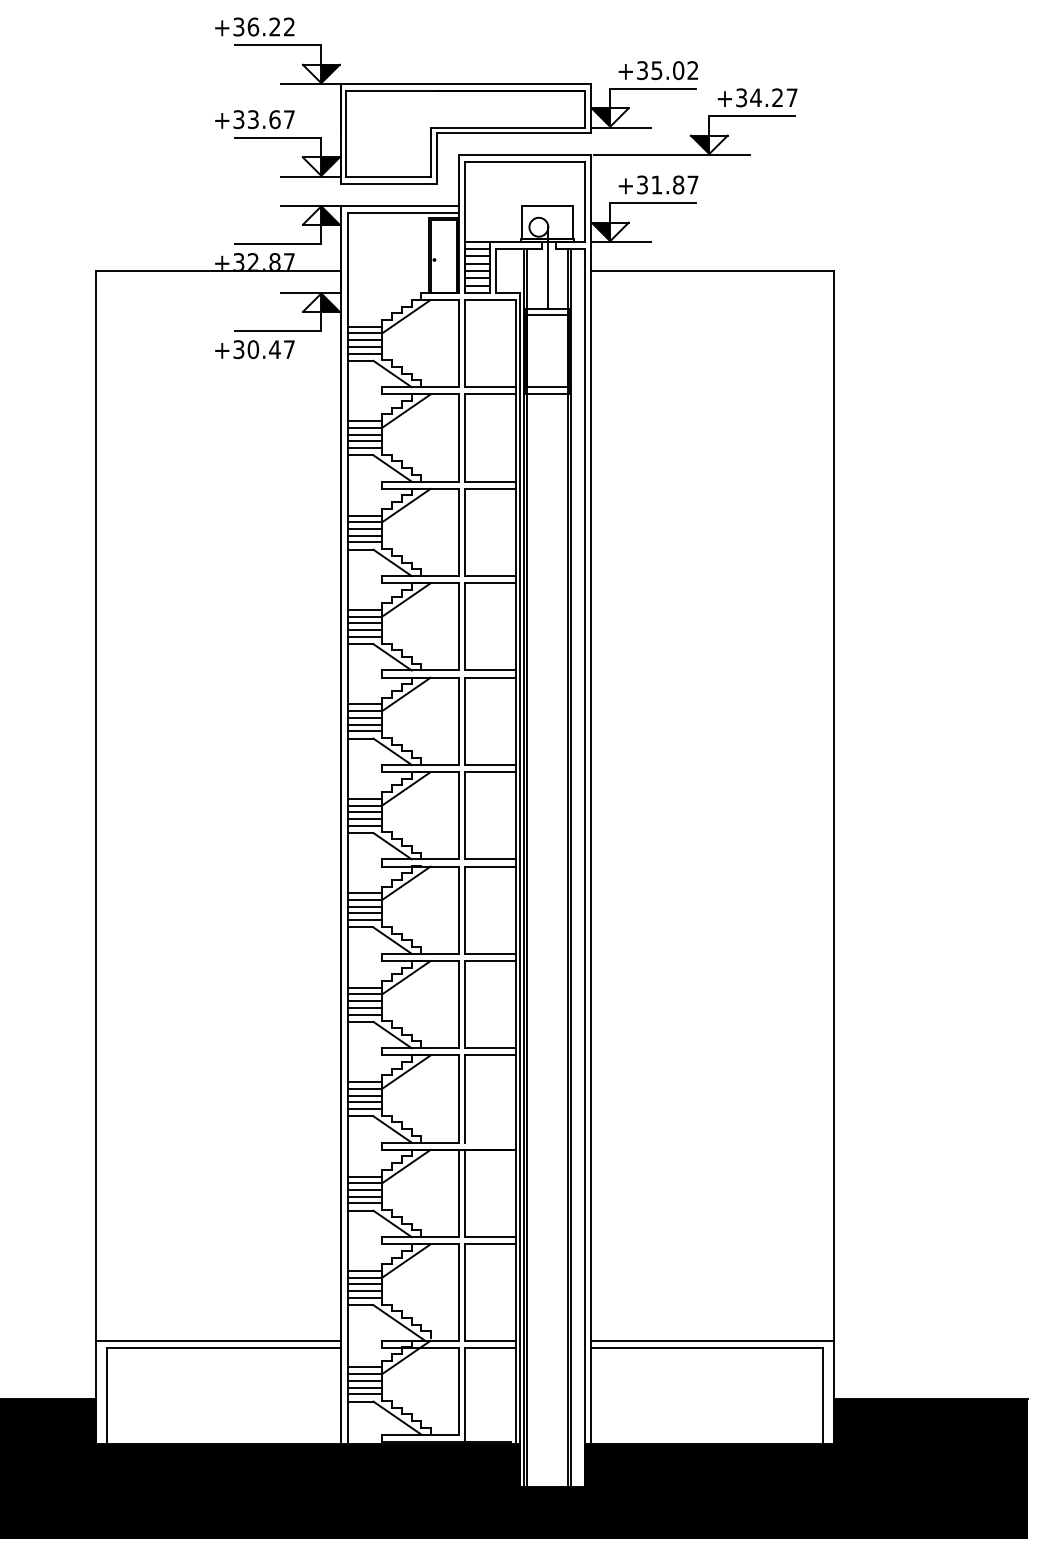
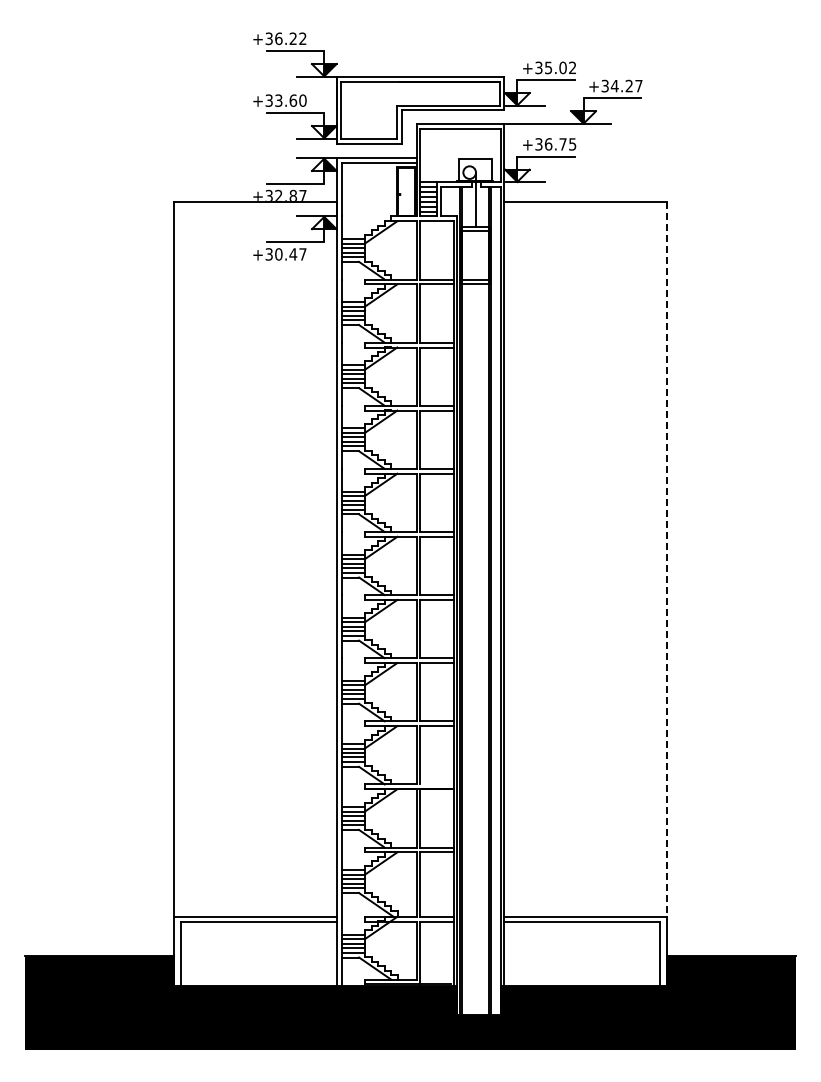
text: (288, 119) -> (302, 100), +33.67 -> +33.60
text: (674, 185) -> (560, 144), +31.87 -> +36.75
line: (834, 806) -> (667, 559), solid -> dashed

